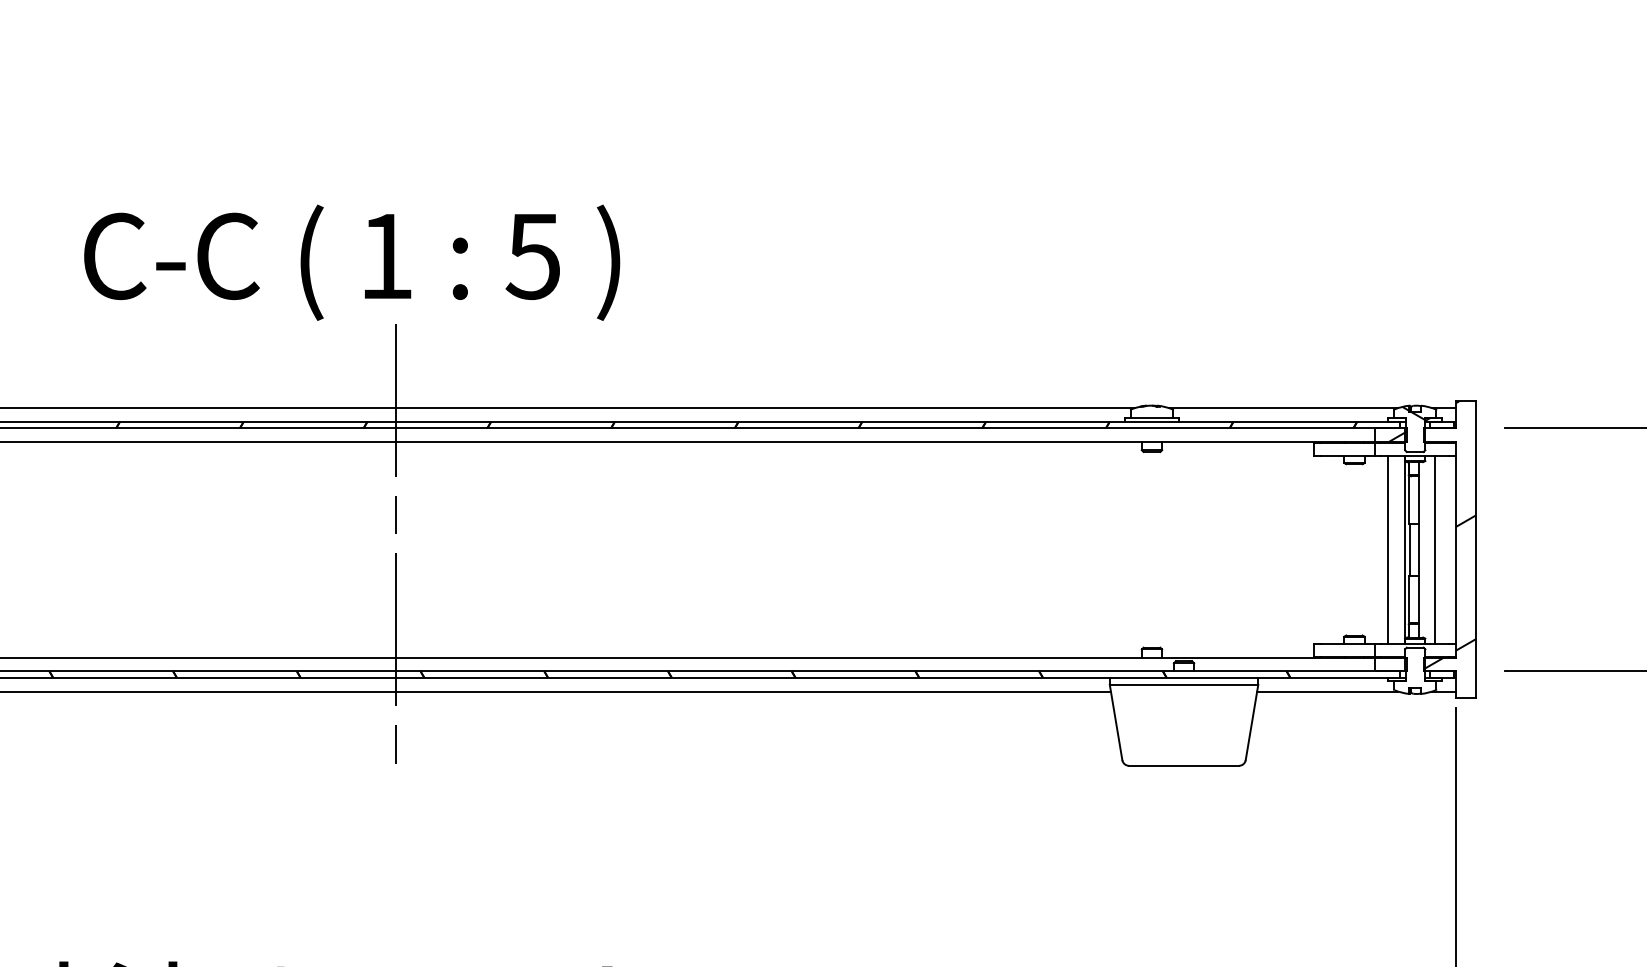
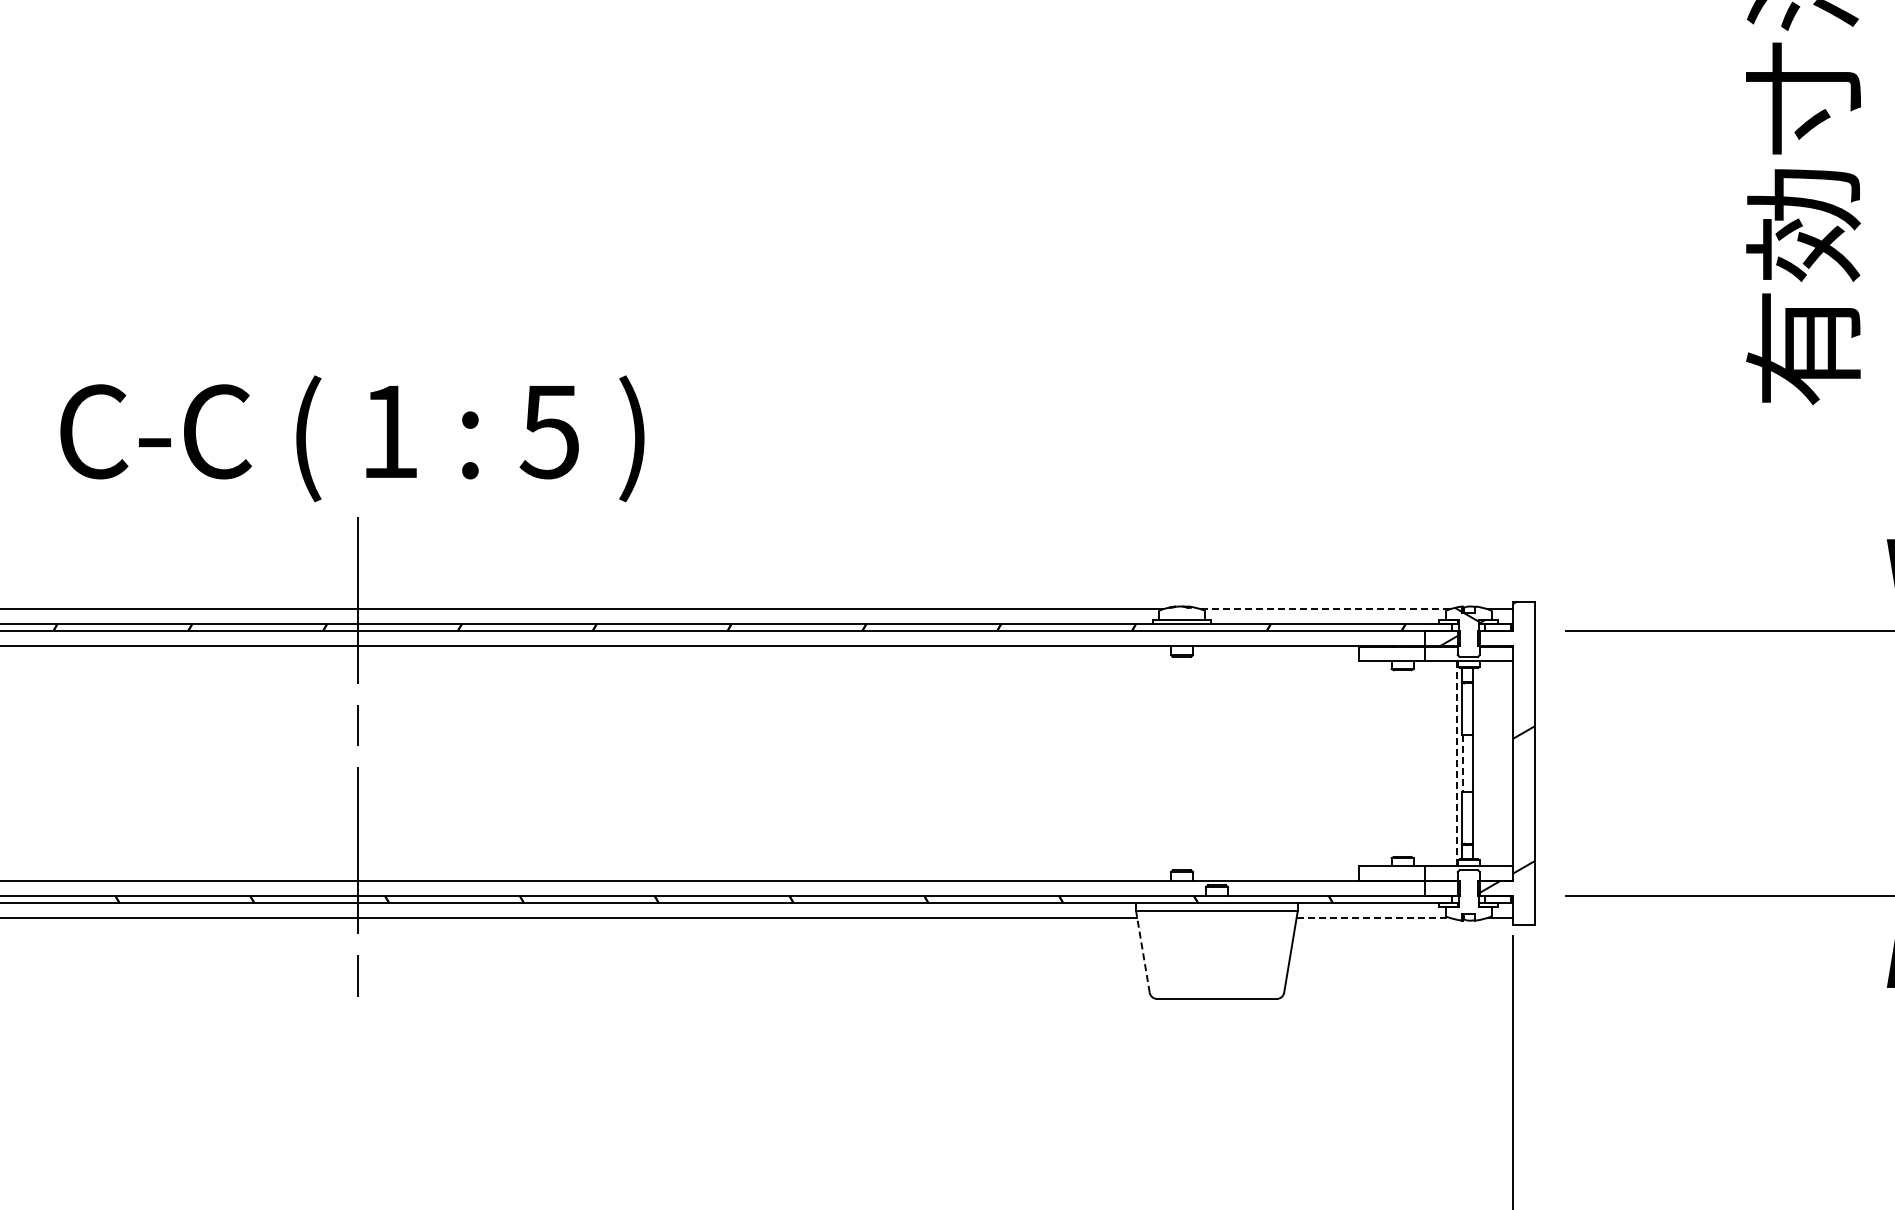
text: (352, 262) -> (352, 438), moved
line: (1283, 408) -> (1325, 609), solid -> dashed
line: (1388, 549) -> (1439, 763), removed
line: (1410, 549) -> (1463, 763), solid -> dashed
line: (1435, 549) -> (1490, 763), removed
line: (1404, 550) -> (1457, 764), solid -> dashed
line: (1327, 692) -> (1373, 918), solid -> dashed
line: (1115, 722) -> (1142, 951), solid -> dashed

